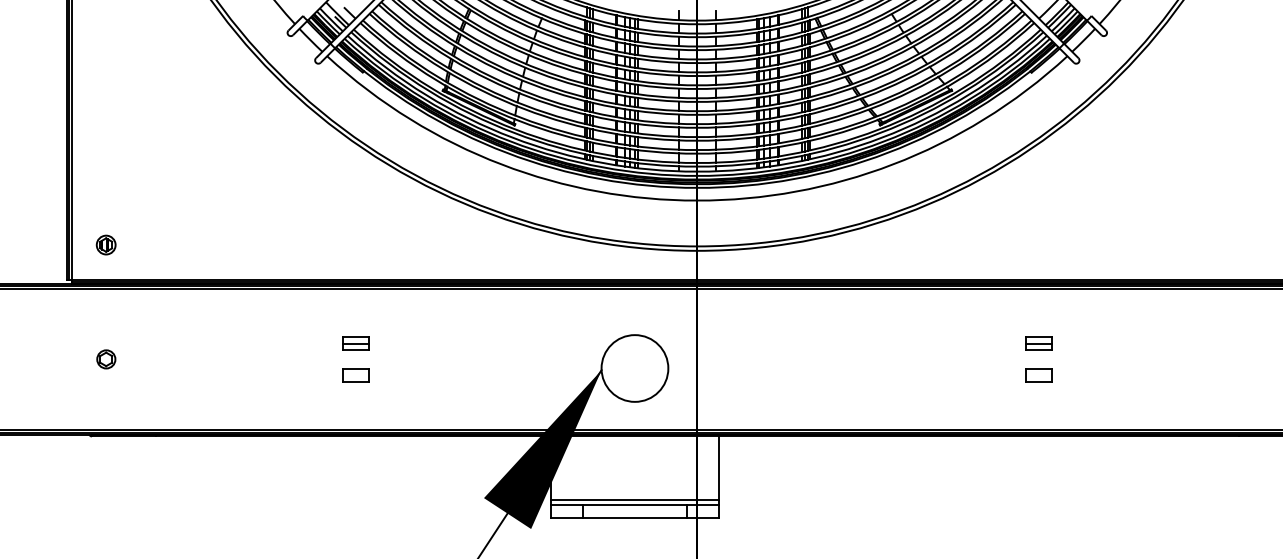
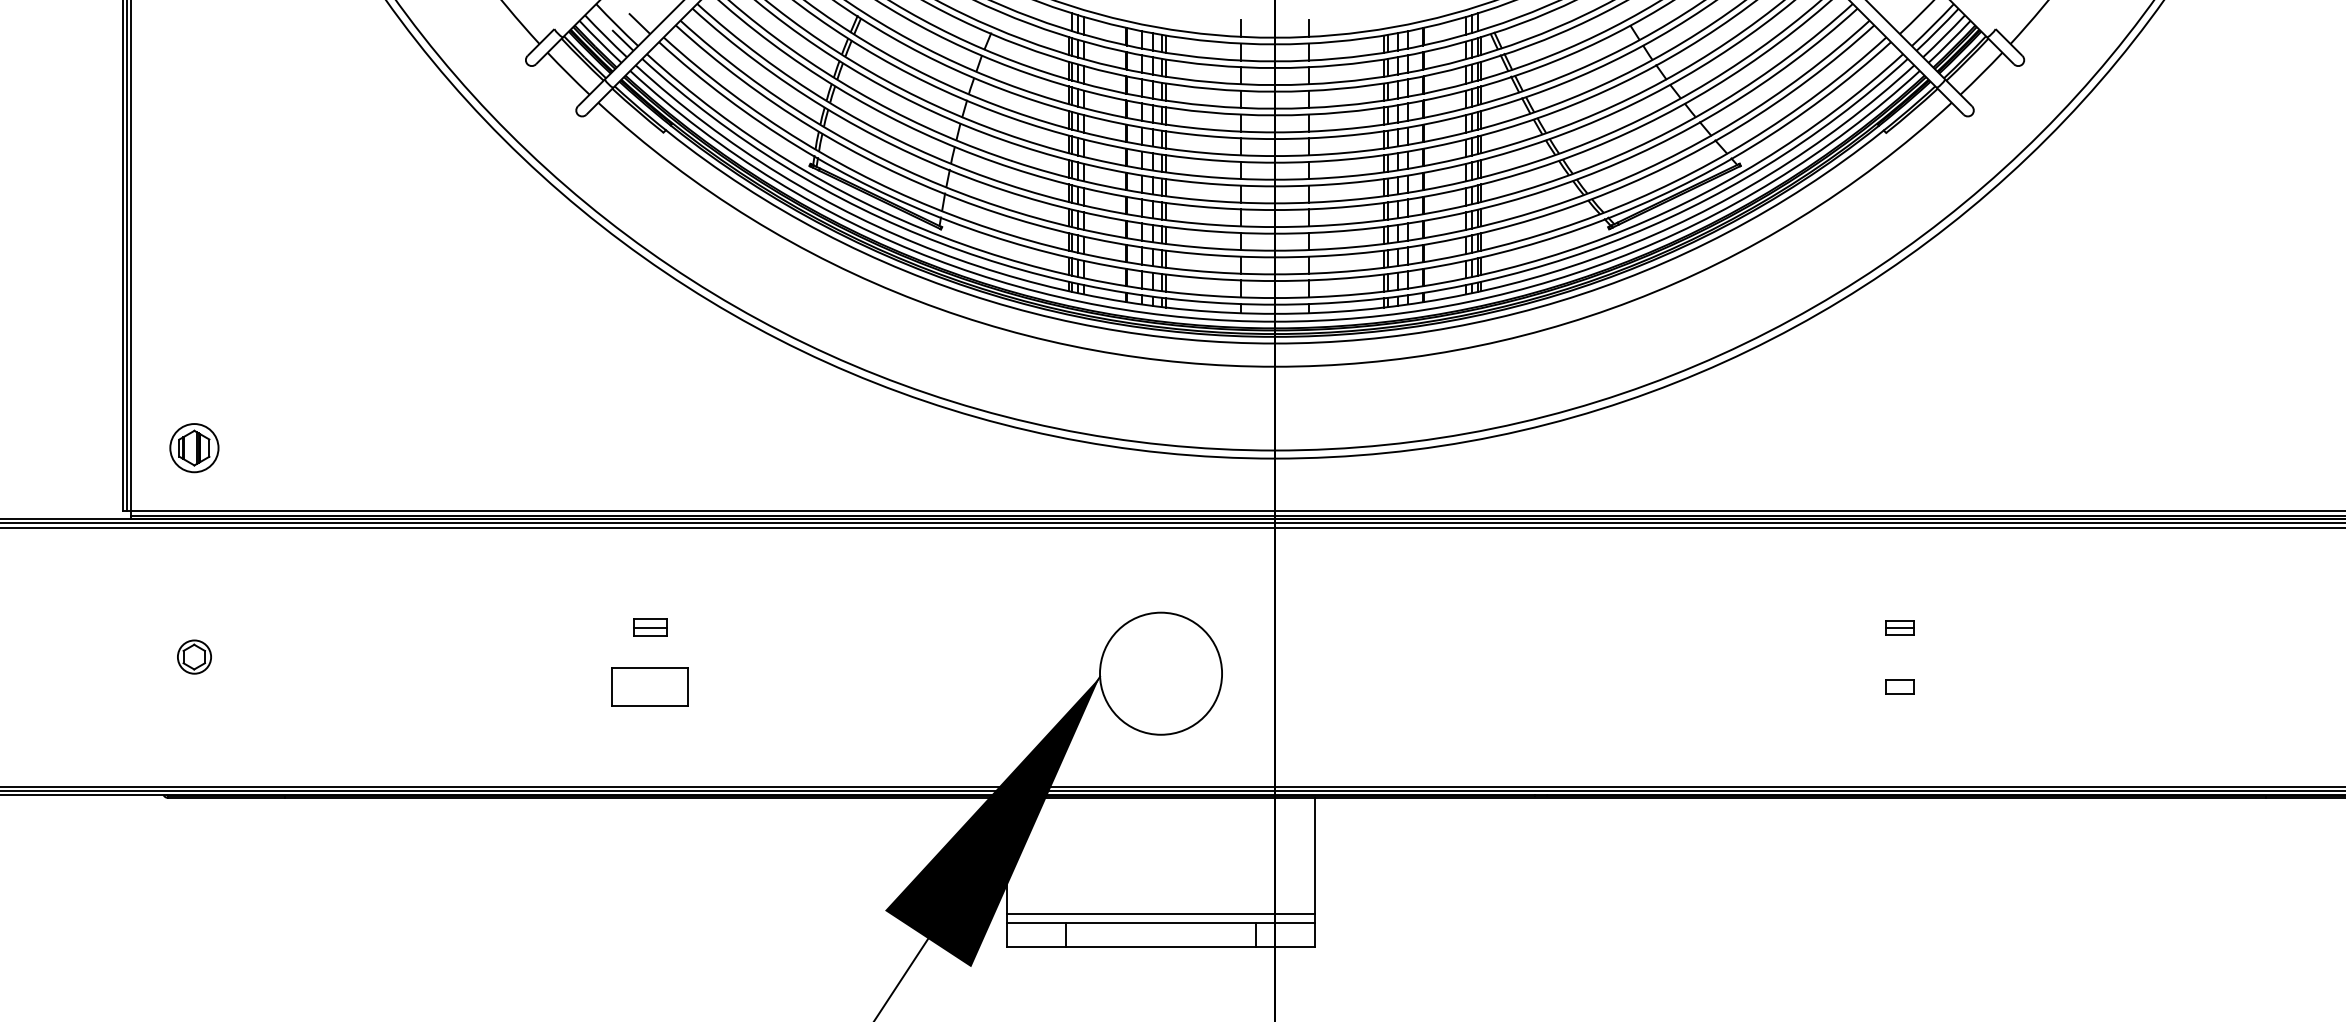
part: (105, 244) -> (192, 447), size x1.4
part: (355, 343) -> (650, 628), size x0.7
part: (1038, 343) -> (1898, 628), size x0.6
part: (355, 375) -> (650, 686), size x1.6
part: (1038, 375) -> (1898, 686), size x0.6

